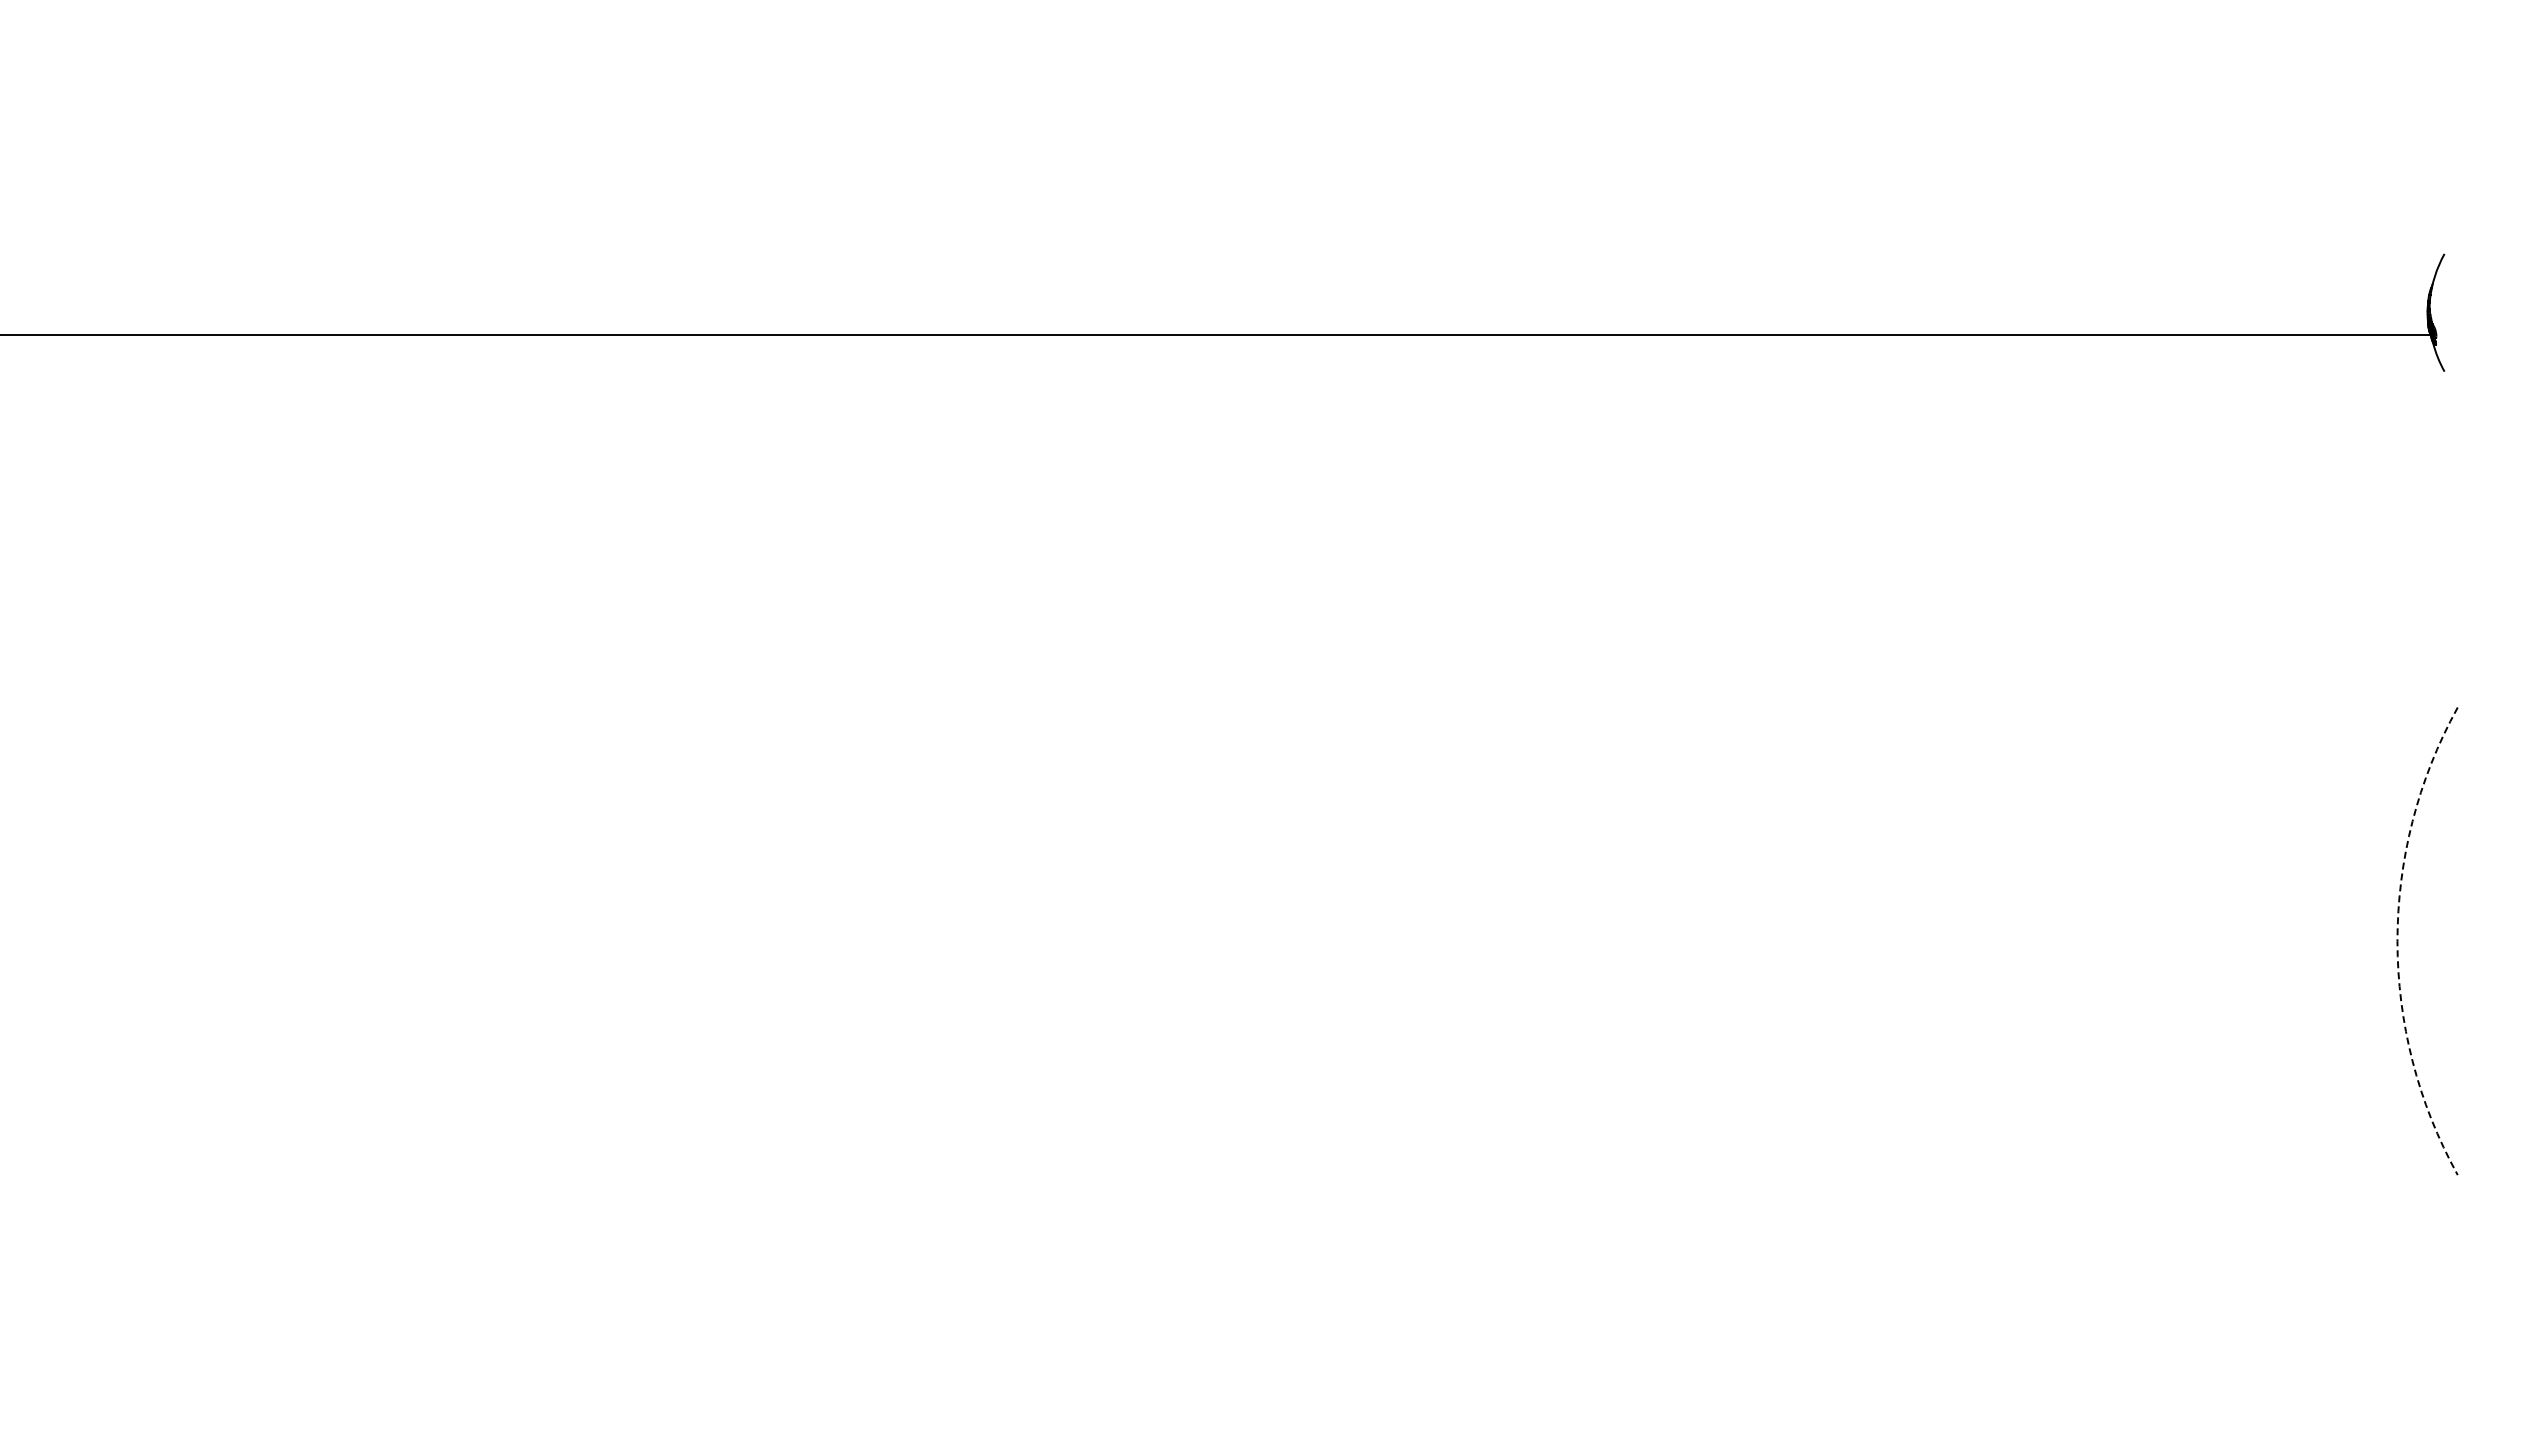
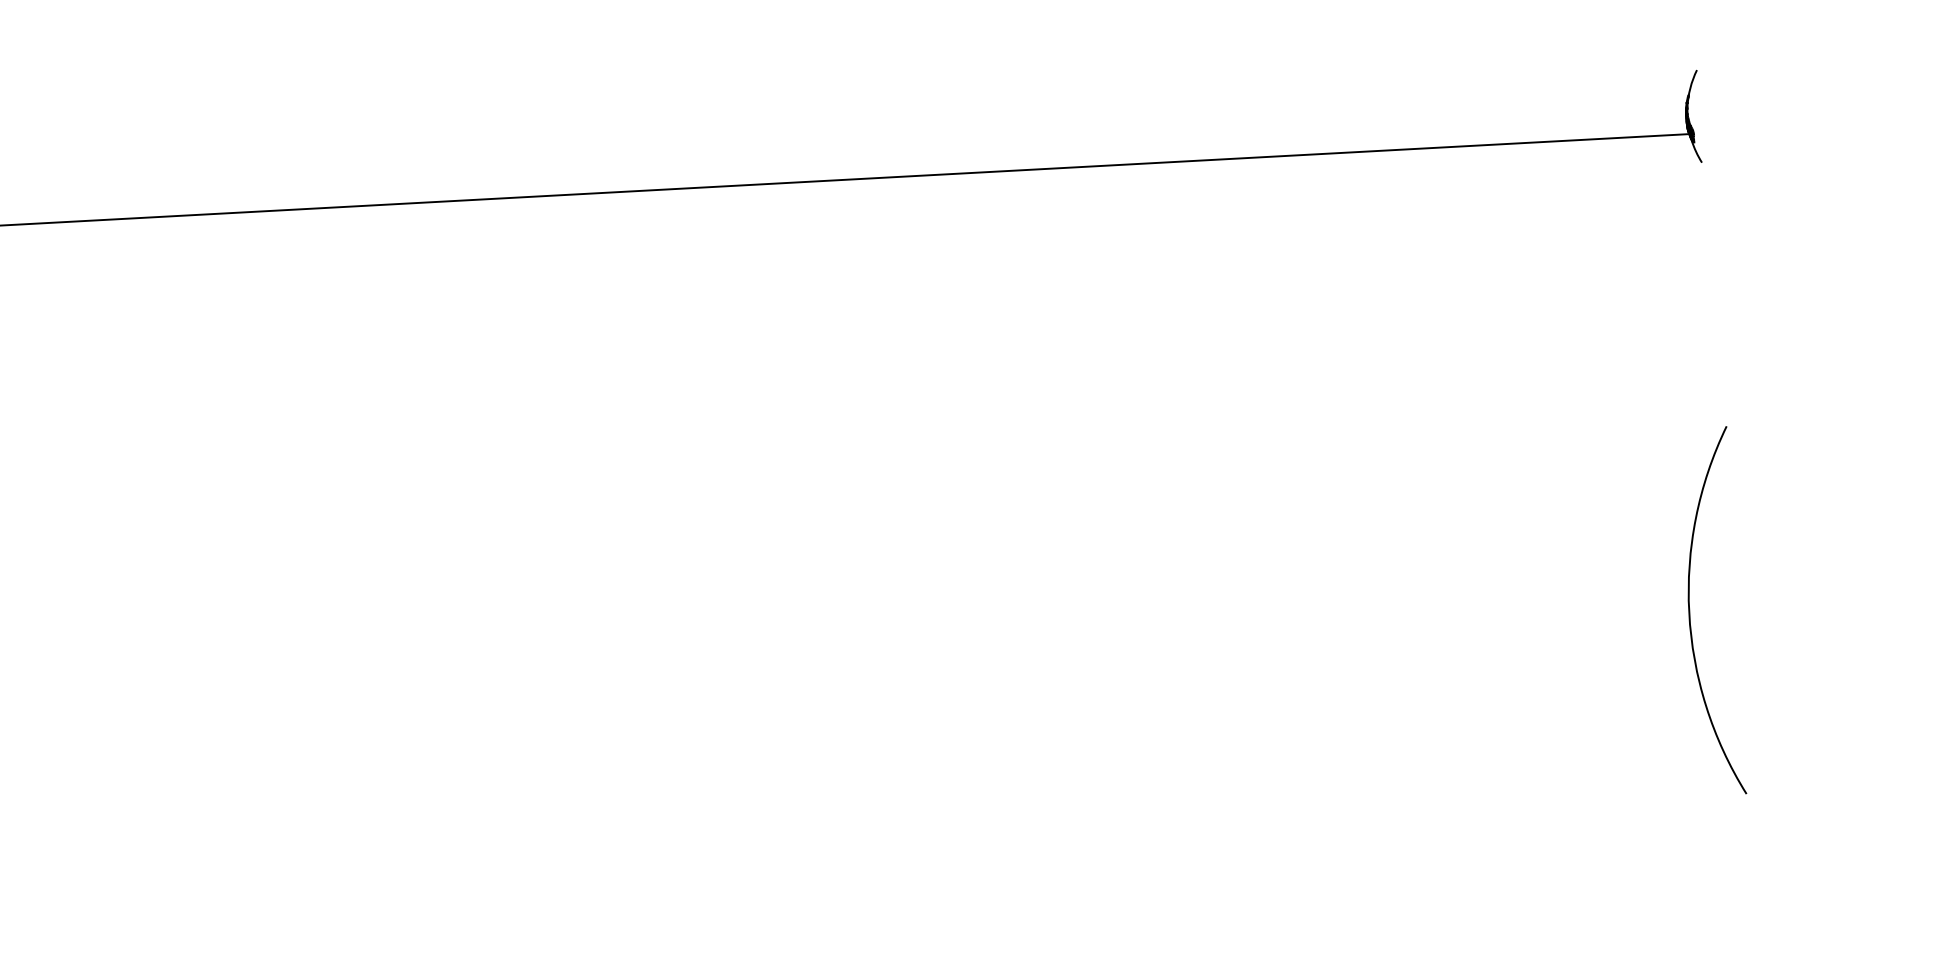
arc: (2397, 941) -> (1689, 612), dashed -> solid

